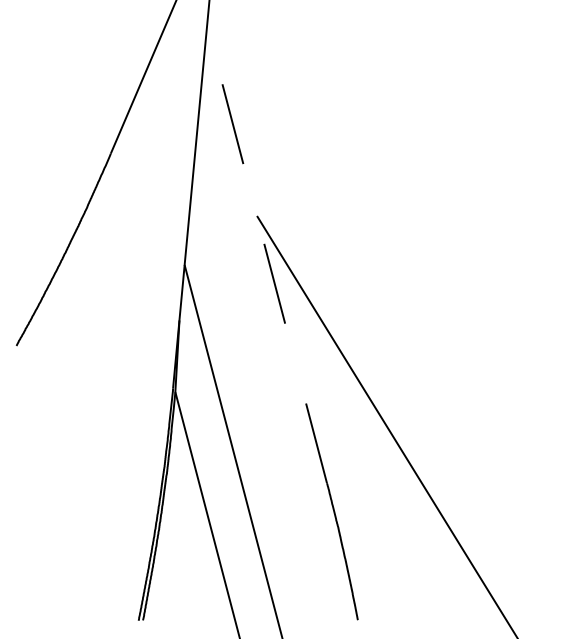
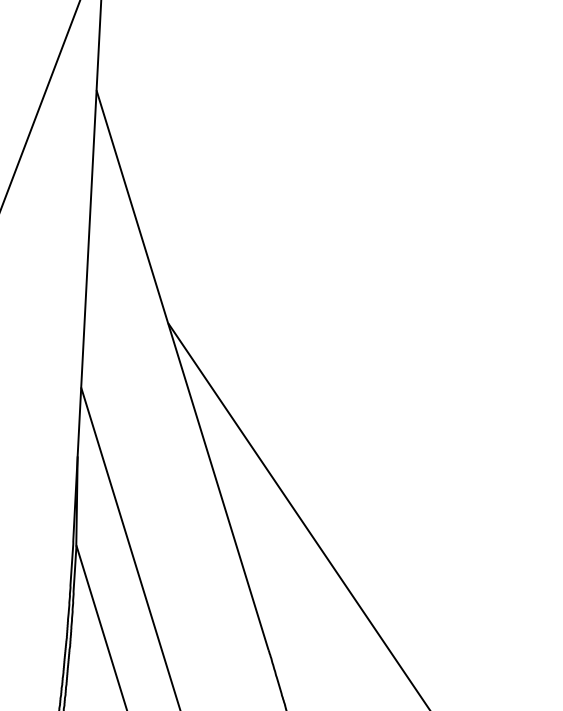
line: (267, 254) -> (183, 370), dashed -> solid

